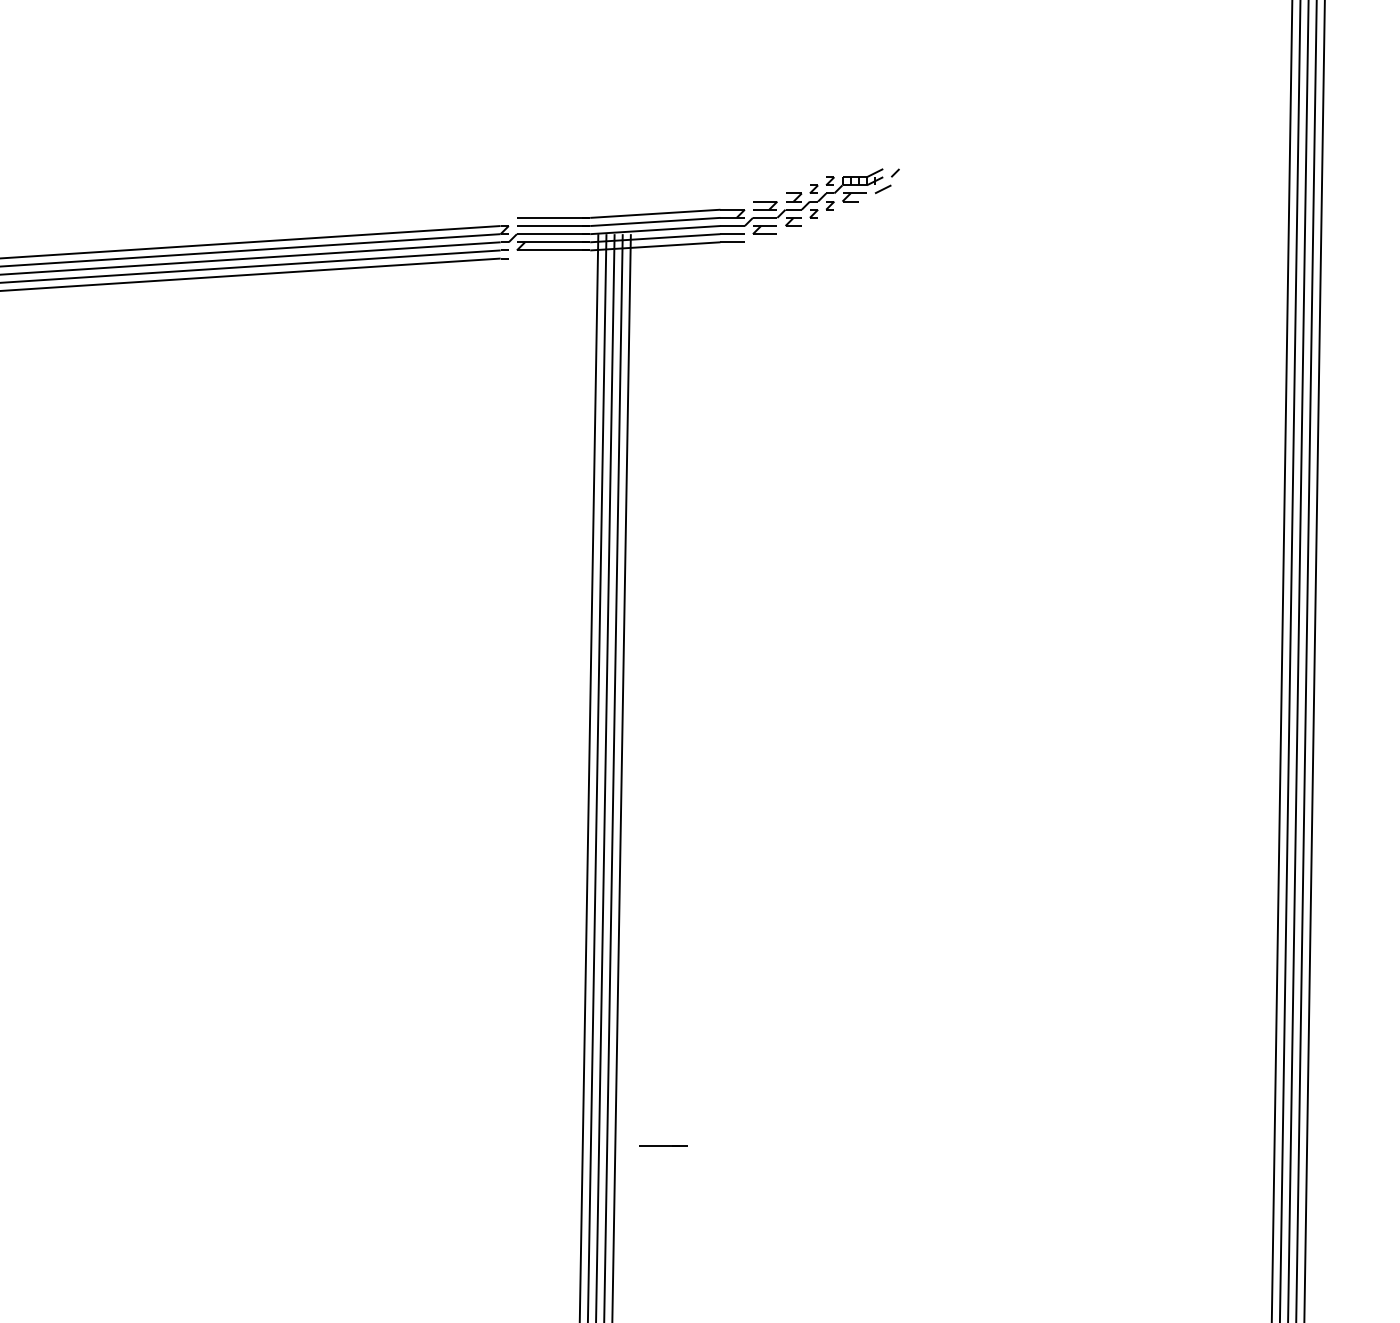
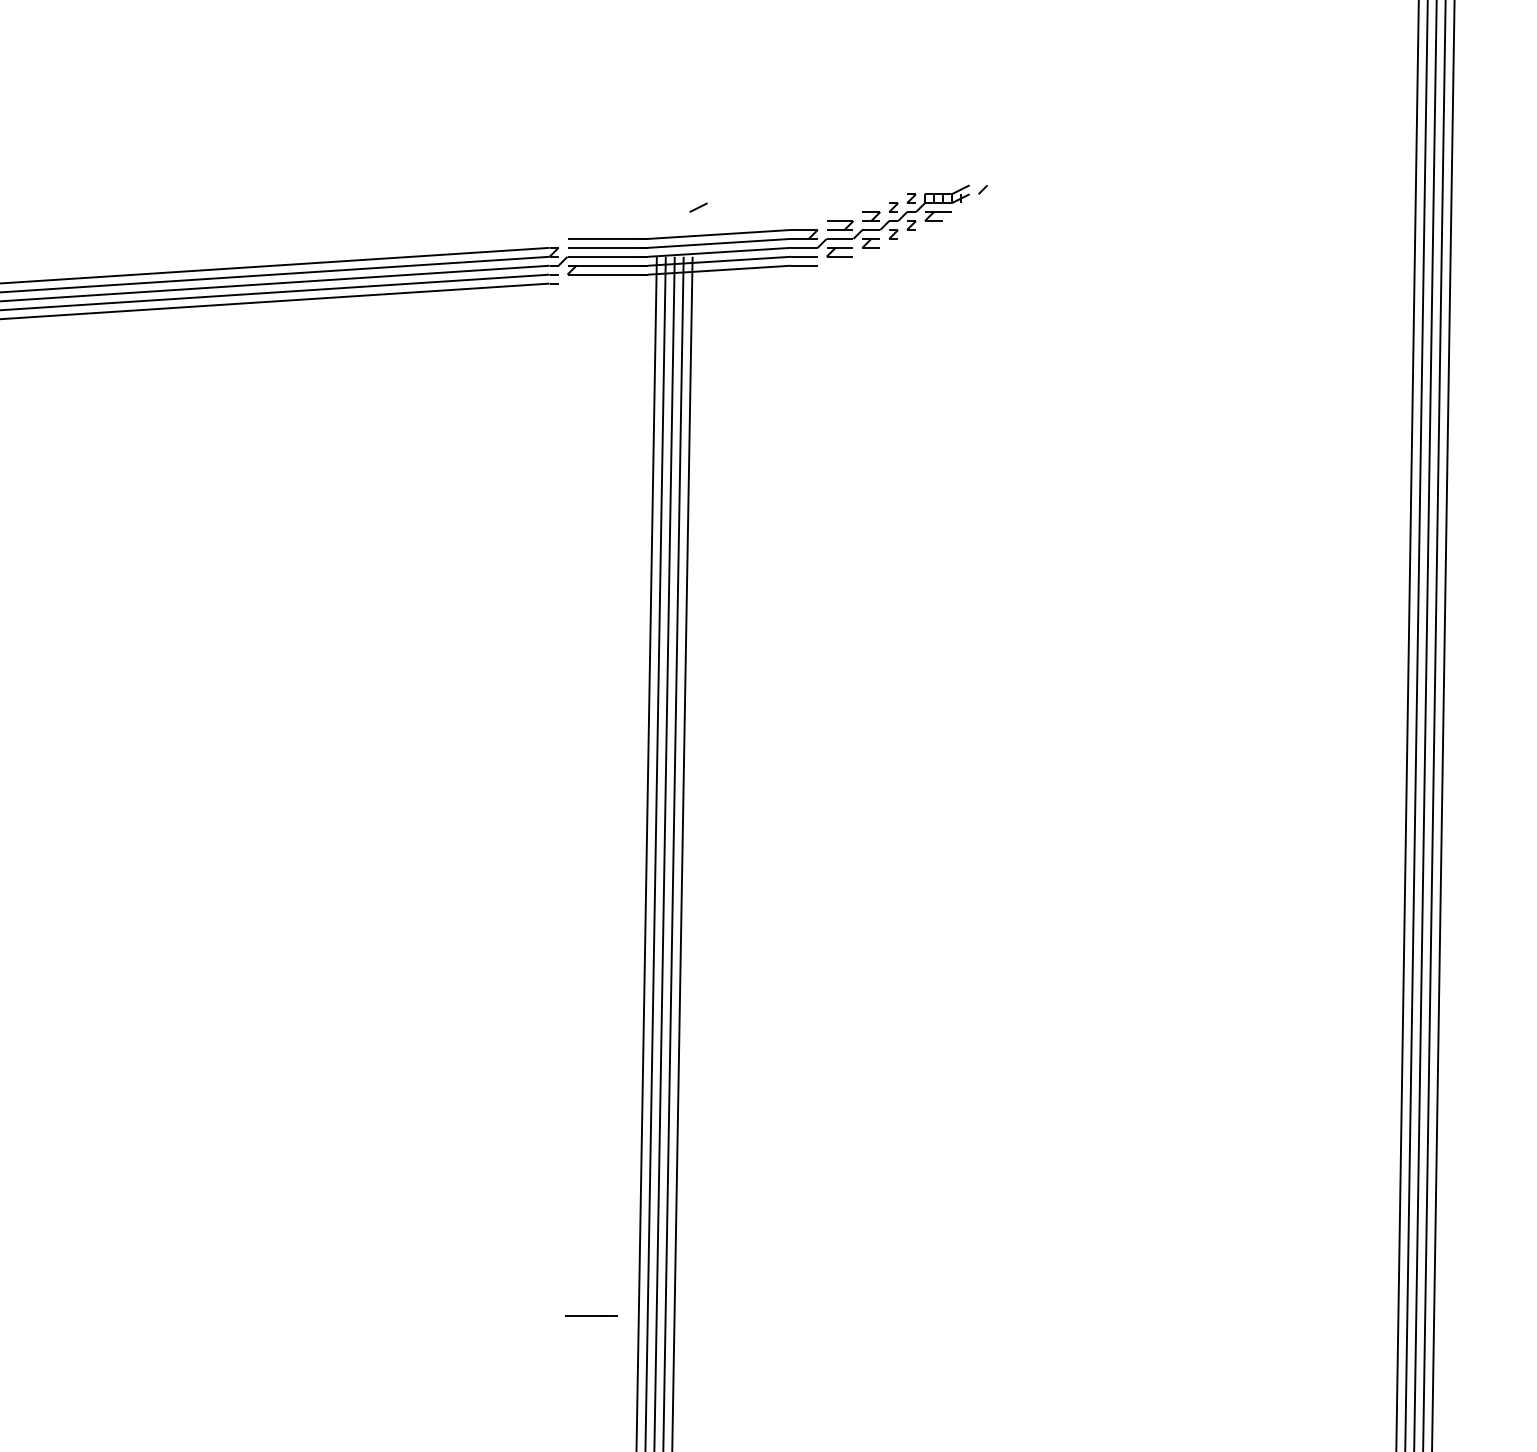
line: (883, 189) -> (698, 207), moved
line: (663, 1145) -> (591, 1315), moved

